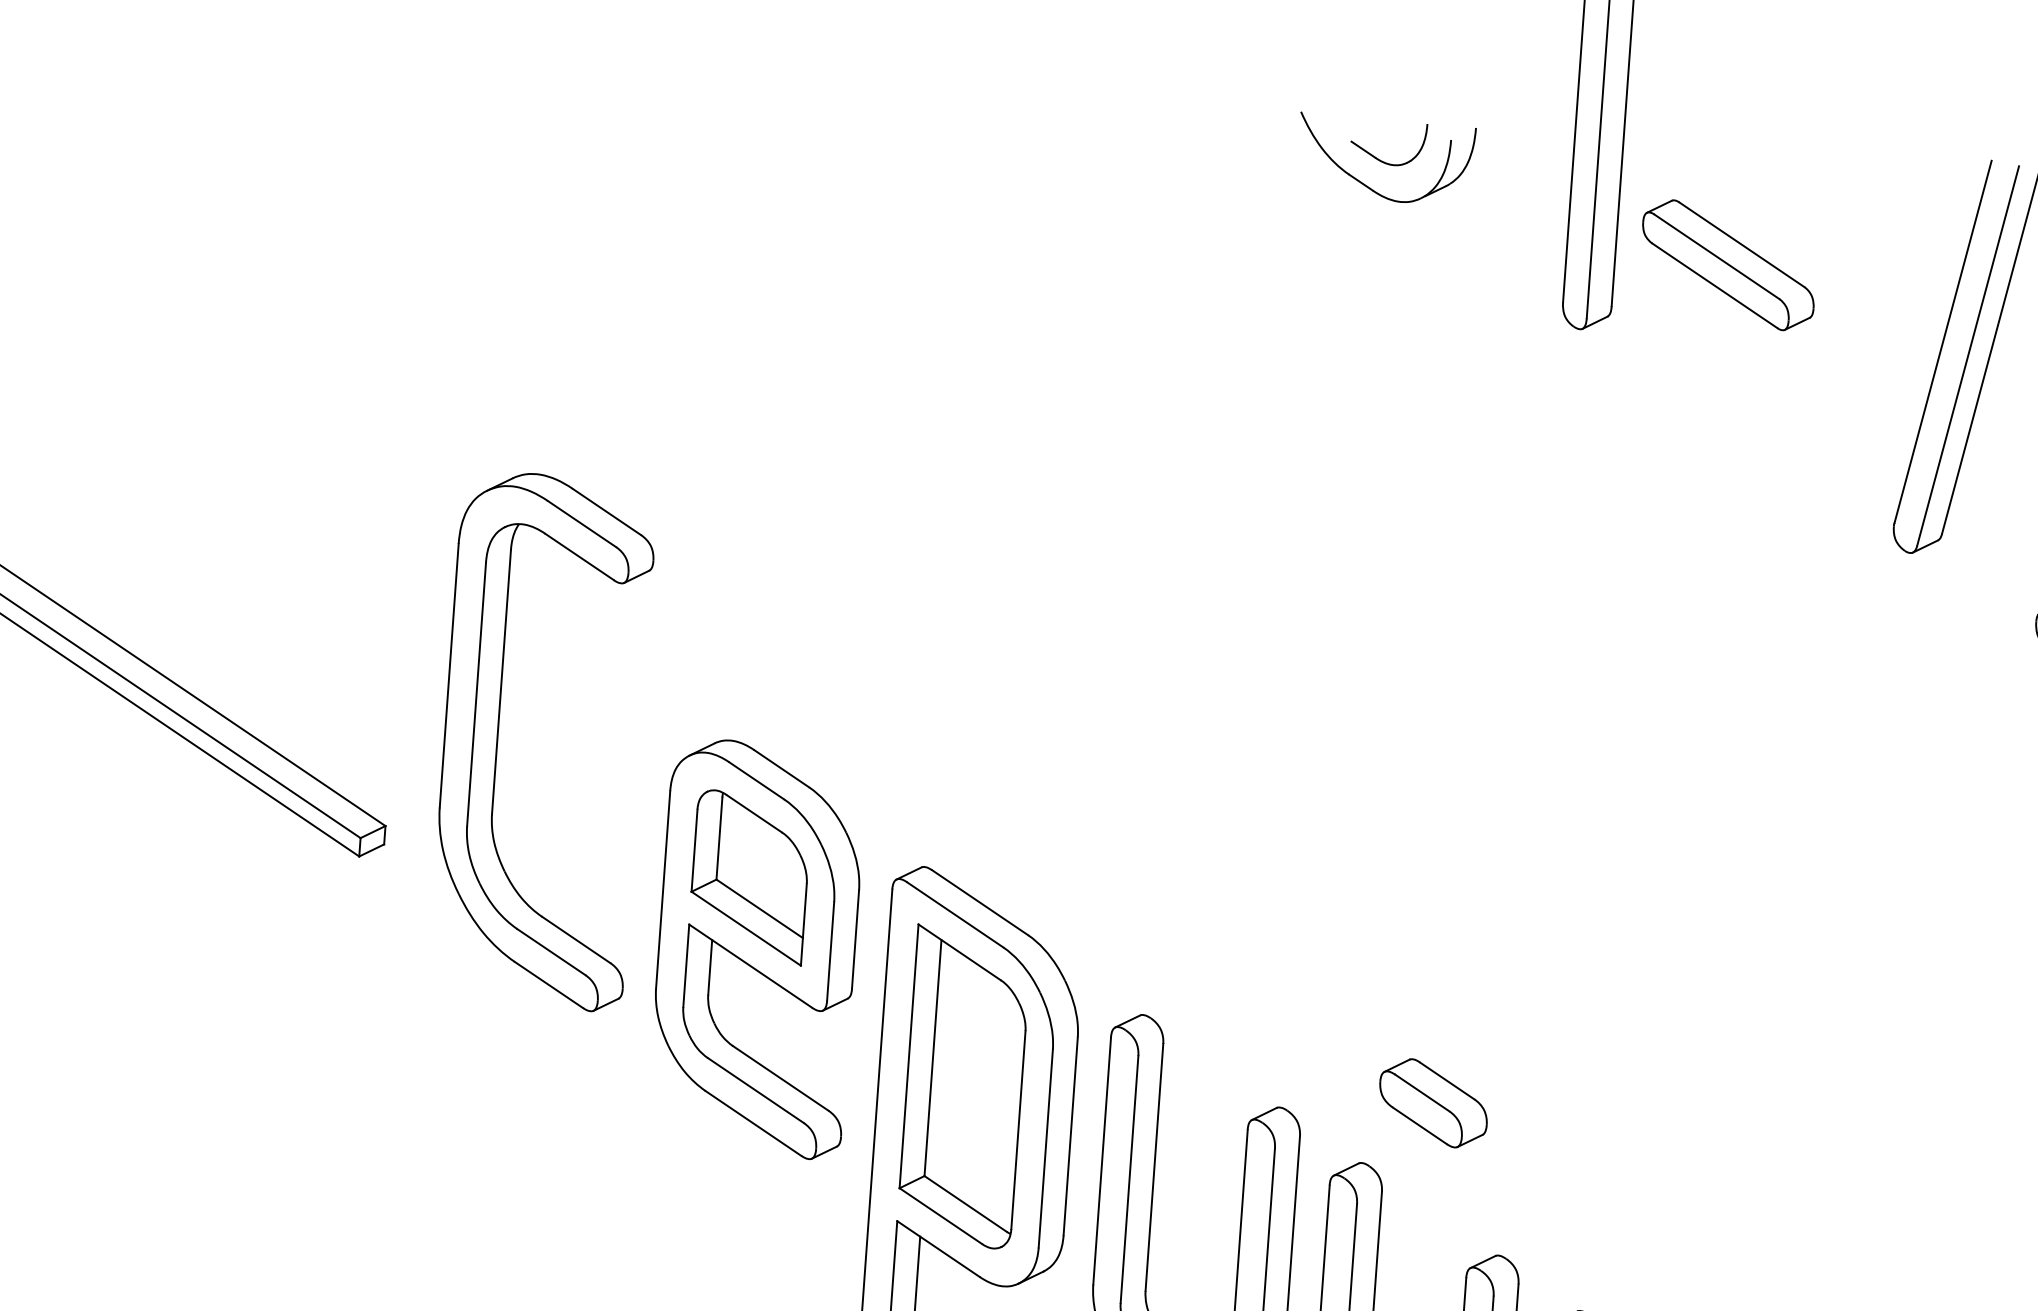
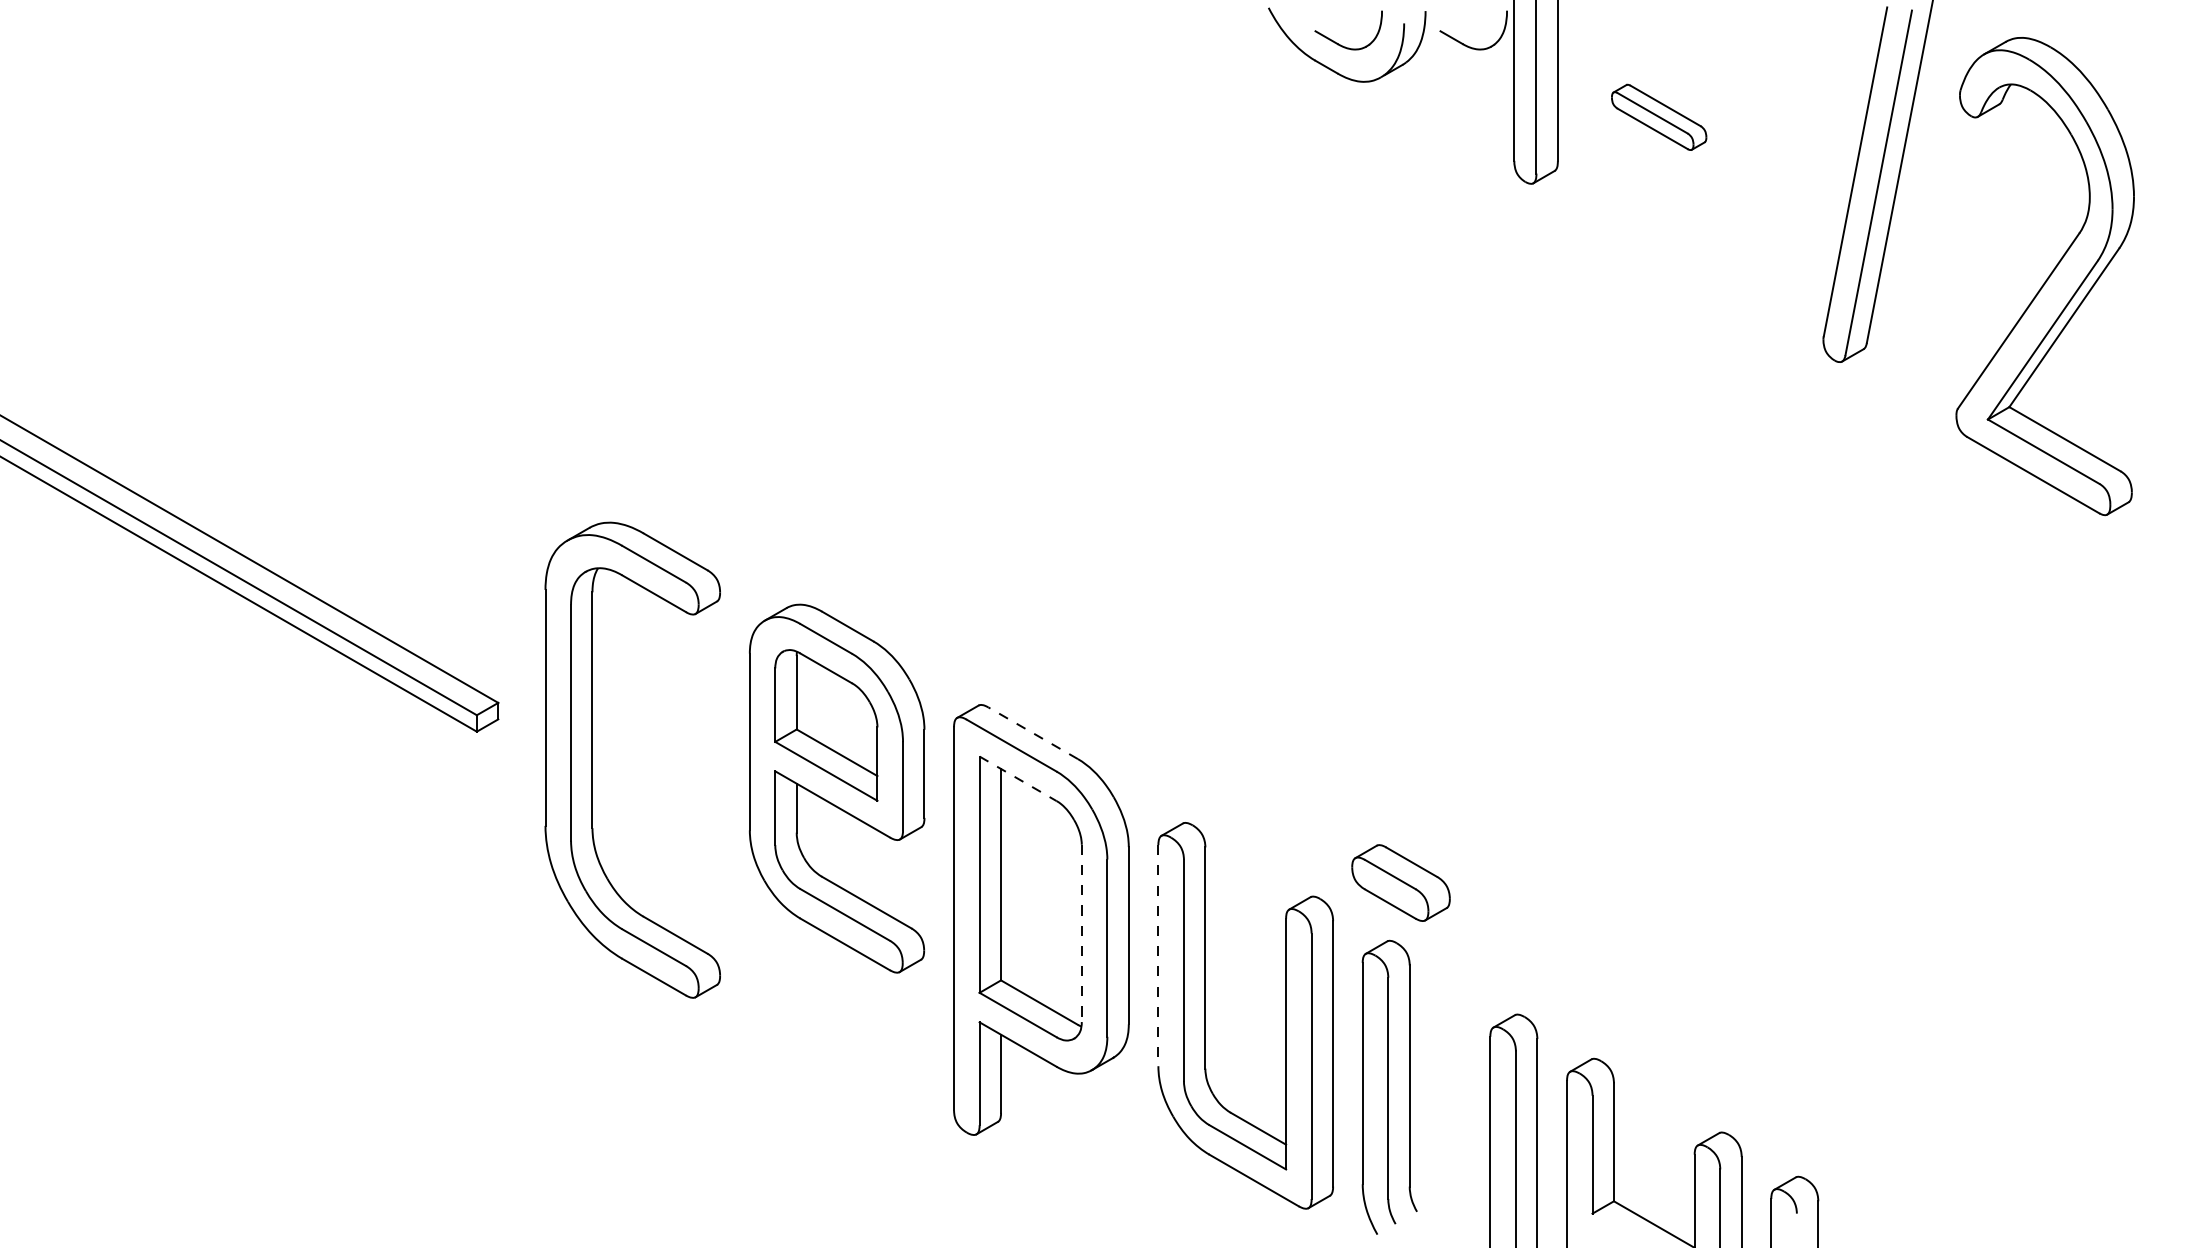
part: (1517, 168) -> (1465, 44), added
part: (1727, 265) -> (1658, 117), size x0.6
part: (497, 737) -> (592, 759), moved
line: (980, 903) -> (1033, 733), solid -> dashed
line: (960, 953) -> (1018, 779), solid -> dashed
part: (1432, 1102) -> (1400, 882), moved
line: (1018, 1130) -> (1081, 933), solid -> dashed
line: (1102, 1160) -> (1158, 955), solid -> dashed

